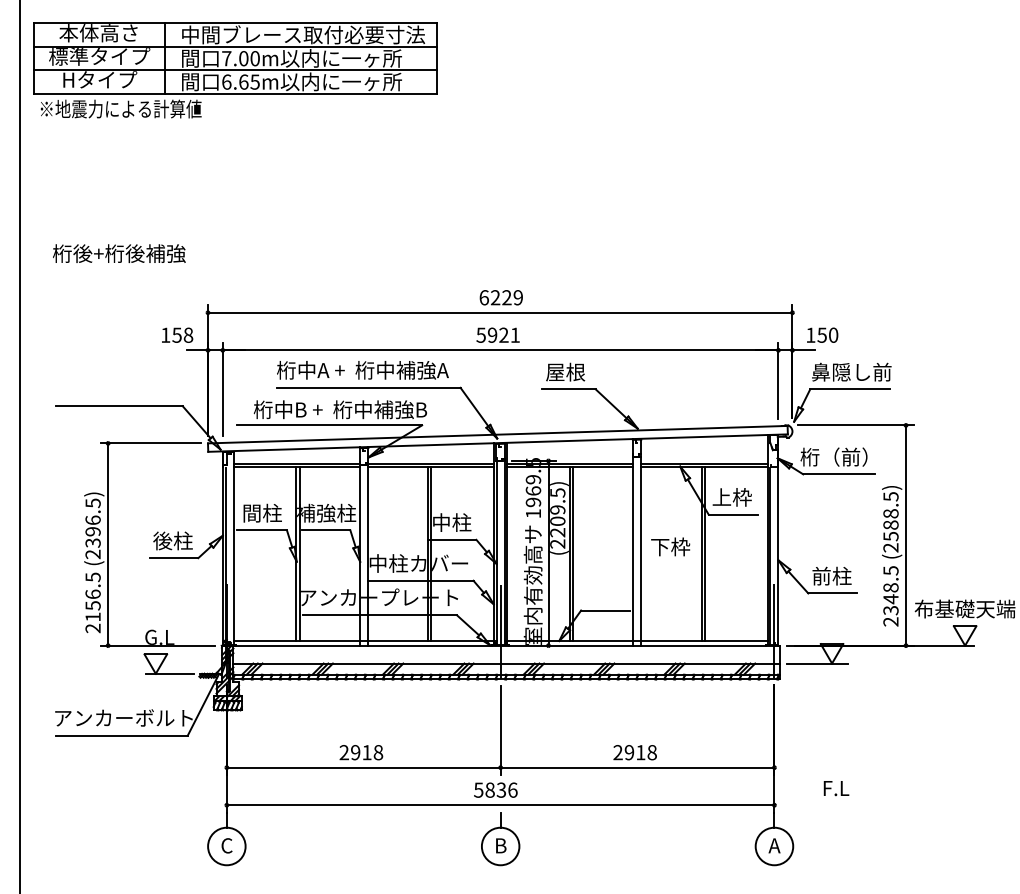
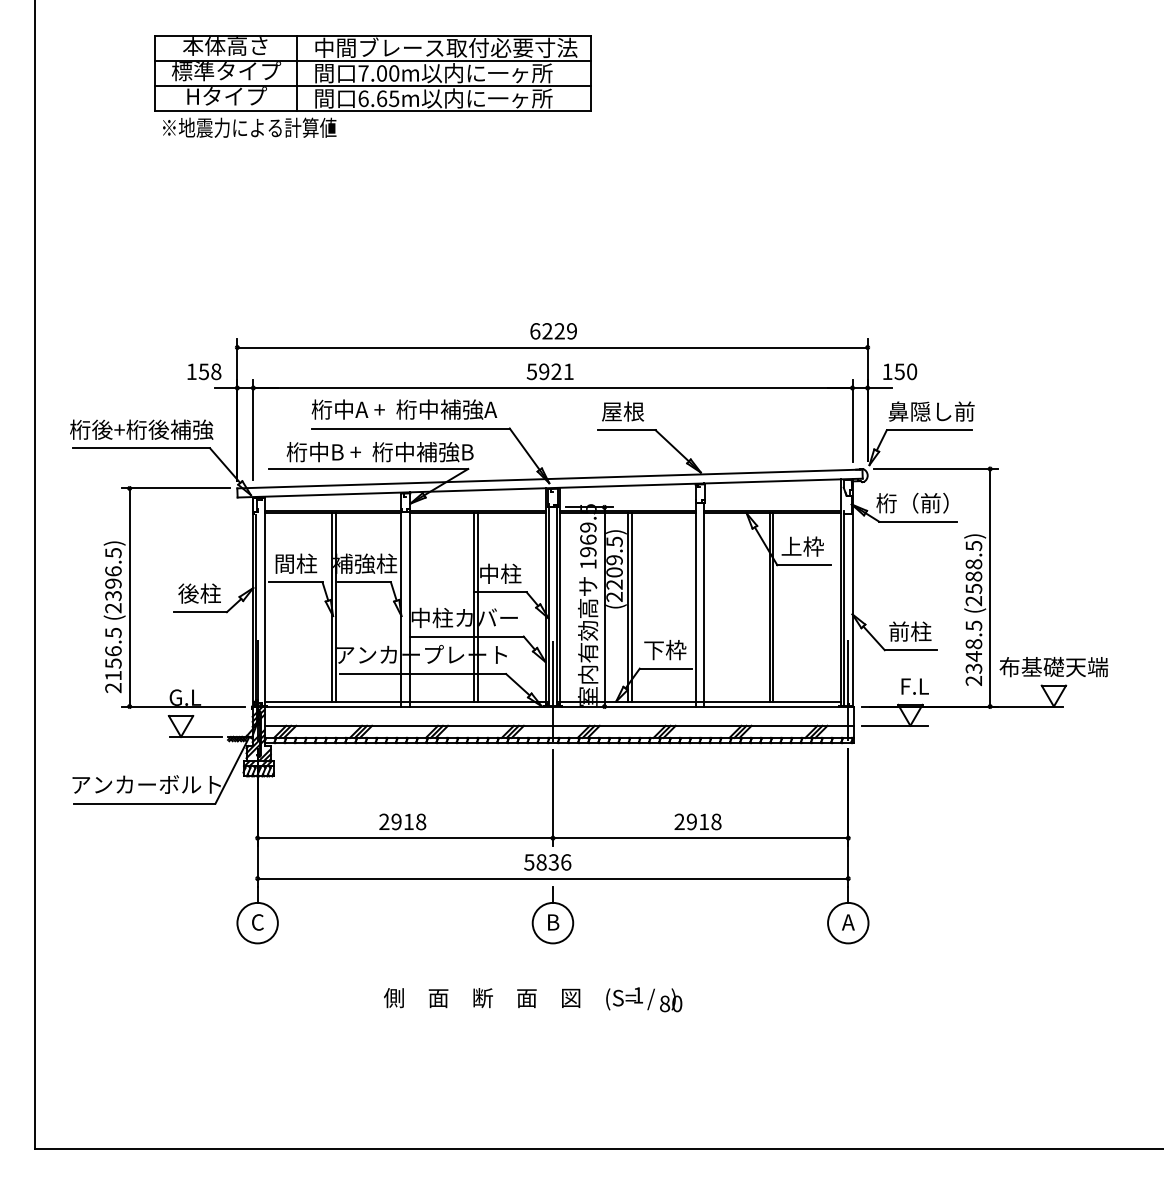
part: (235, 70) -> (372, 86), moved
text: (119, 253) -> (141, 429), moved
text: (670, 547) -> (665, 650), moved
text: (835, 788) -> (914, 686), moved

